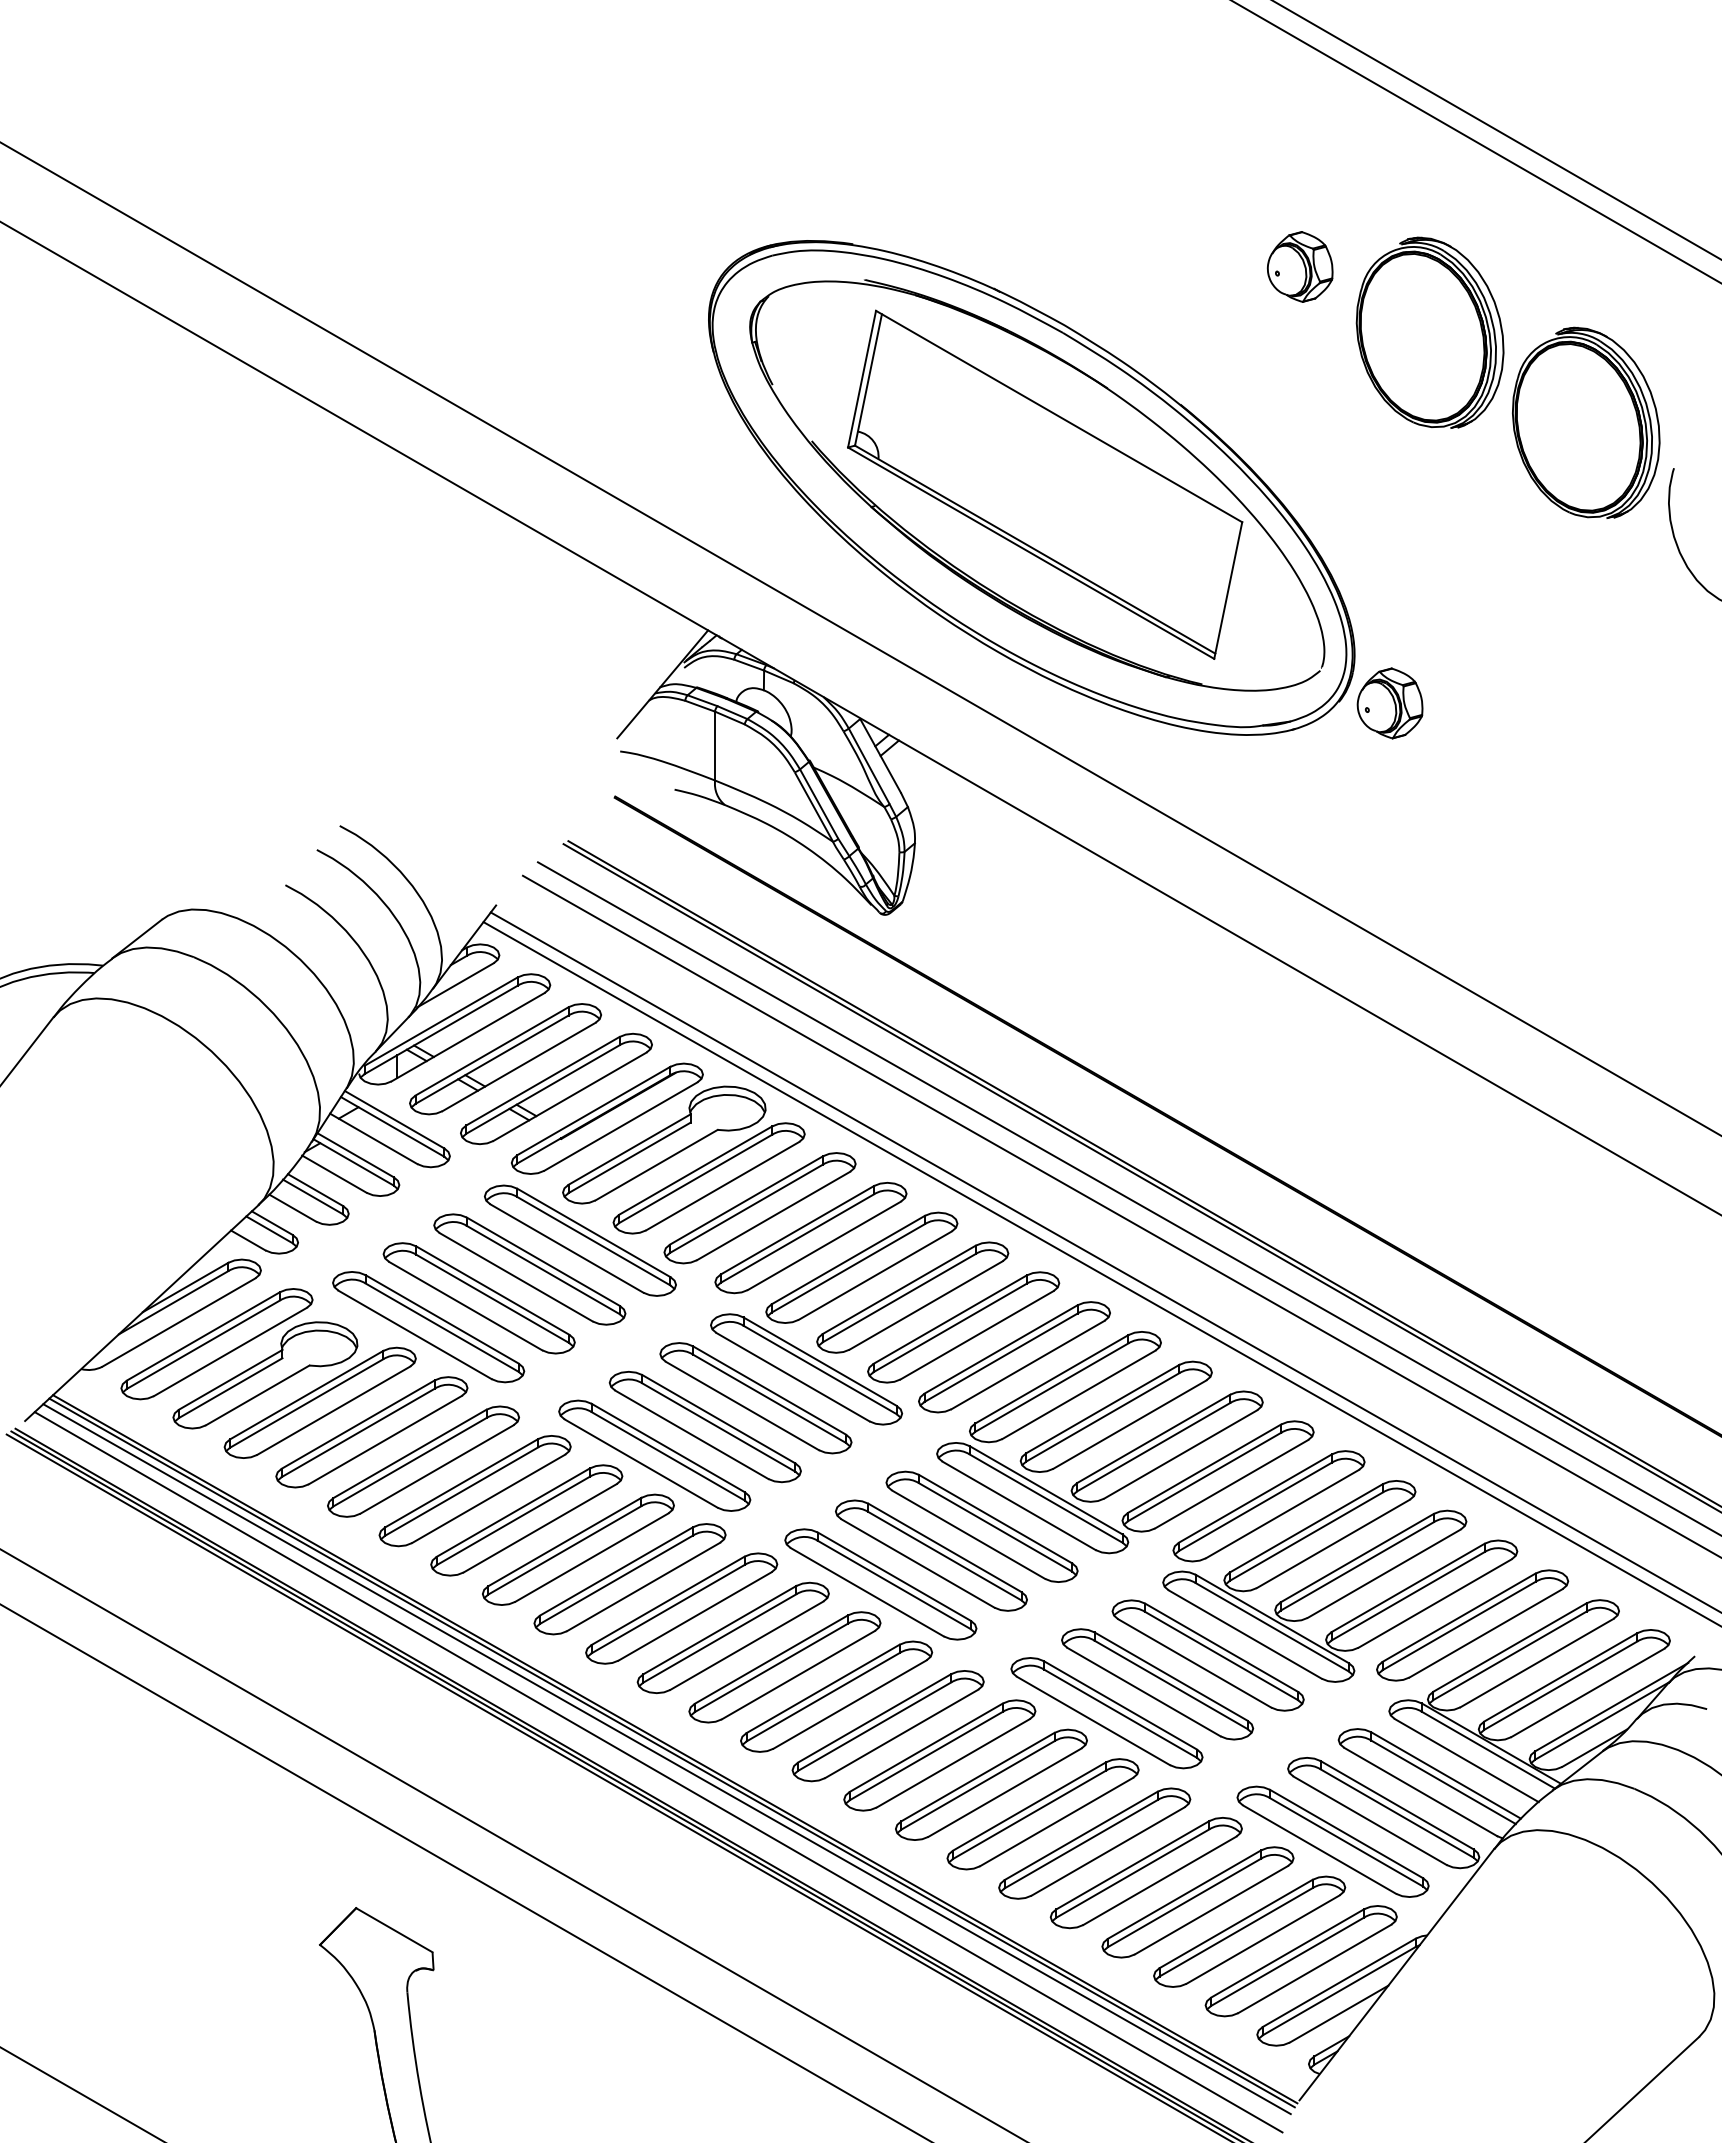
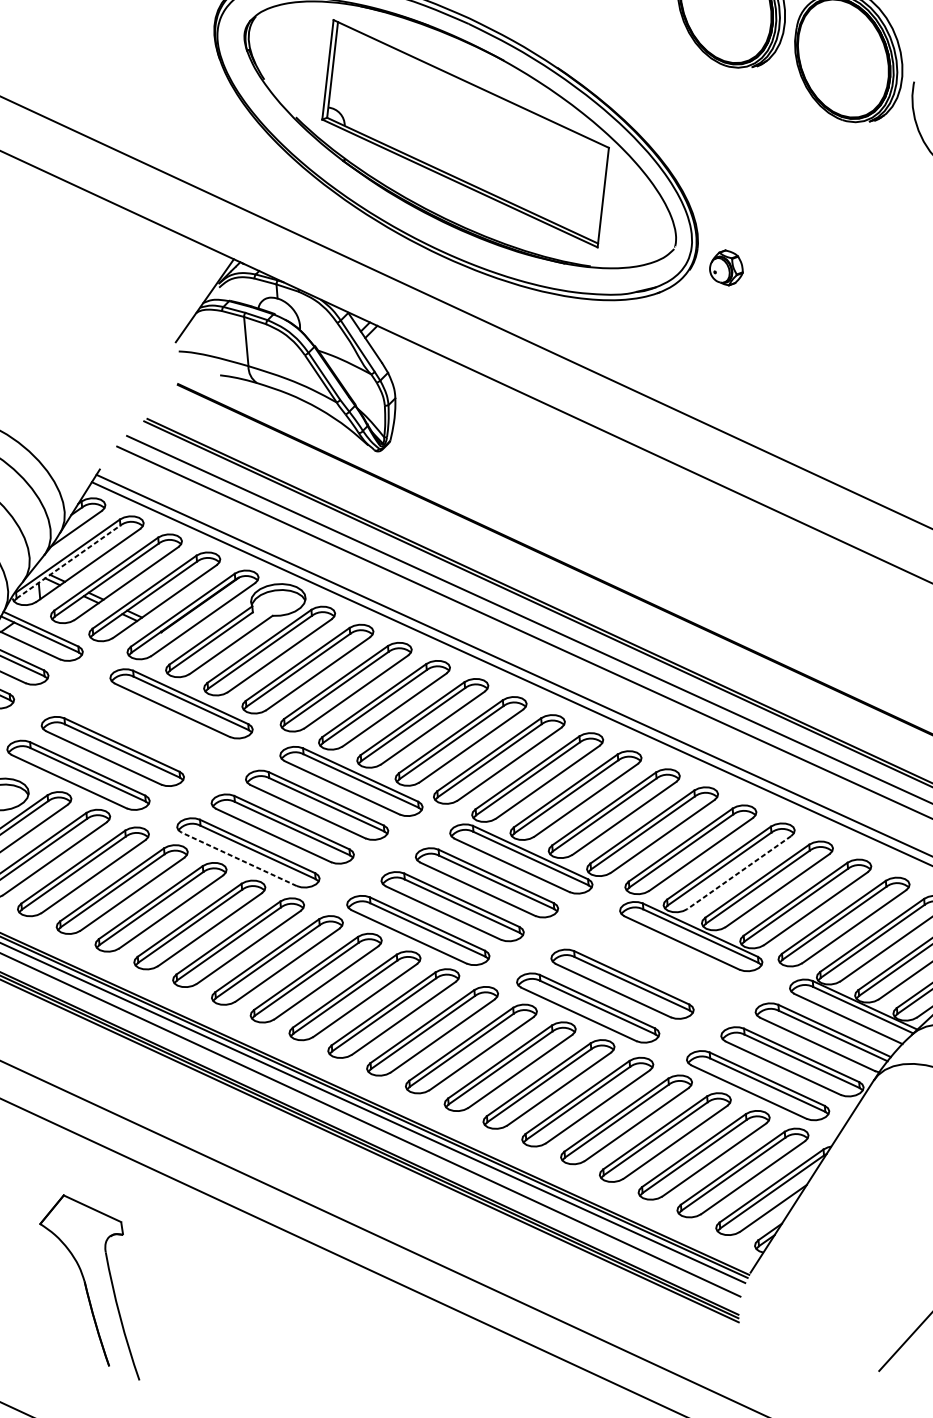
part: (1389, 703) -> (725, 268), size x0.7
line: (441, 1029) -> (68, 561), solid -> dashed
part: (529, 1269) -> (146, 727), removed
line: (640, 1463) -> (238, 859), solid -> dashed
line: (1332, 1544) -> (738, 873), solid -> dashed
part: (1207, 1655) -> (656, 960), removed

